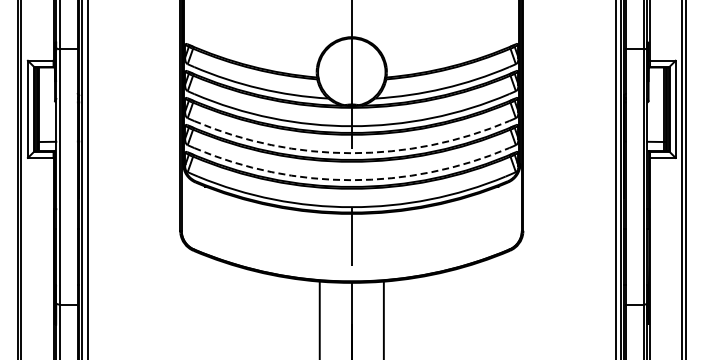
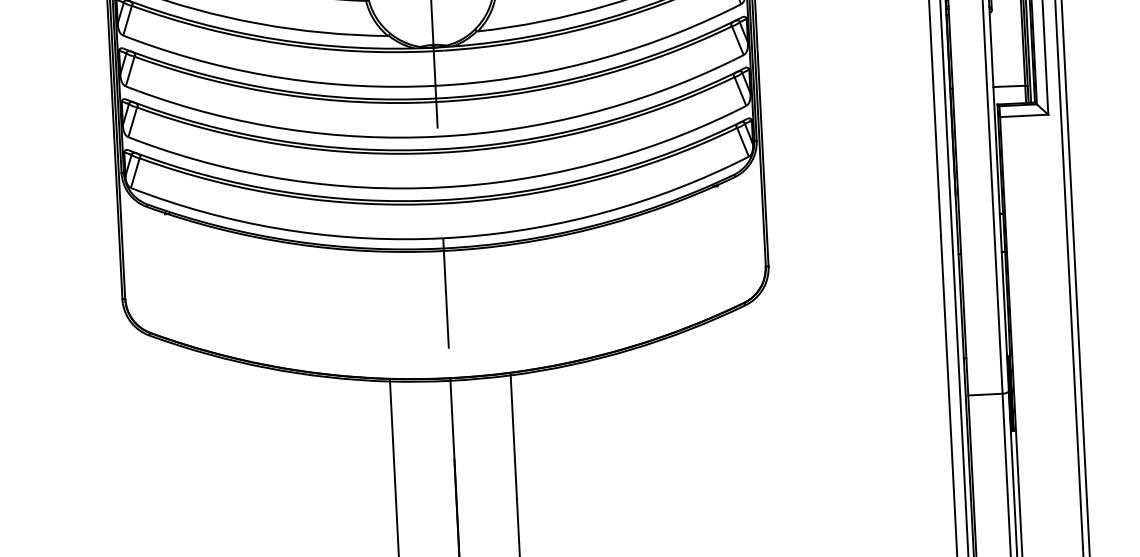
arc: (351, 153) -> (437, 137), dashed -> solid
arc: (351, 180) -> (440, 188), dashed -> solid

